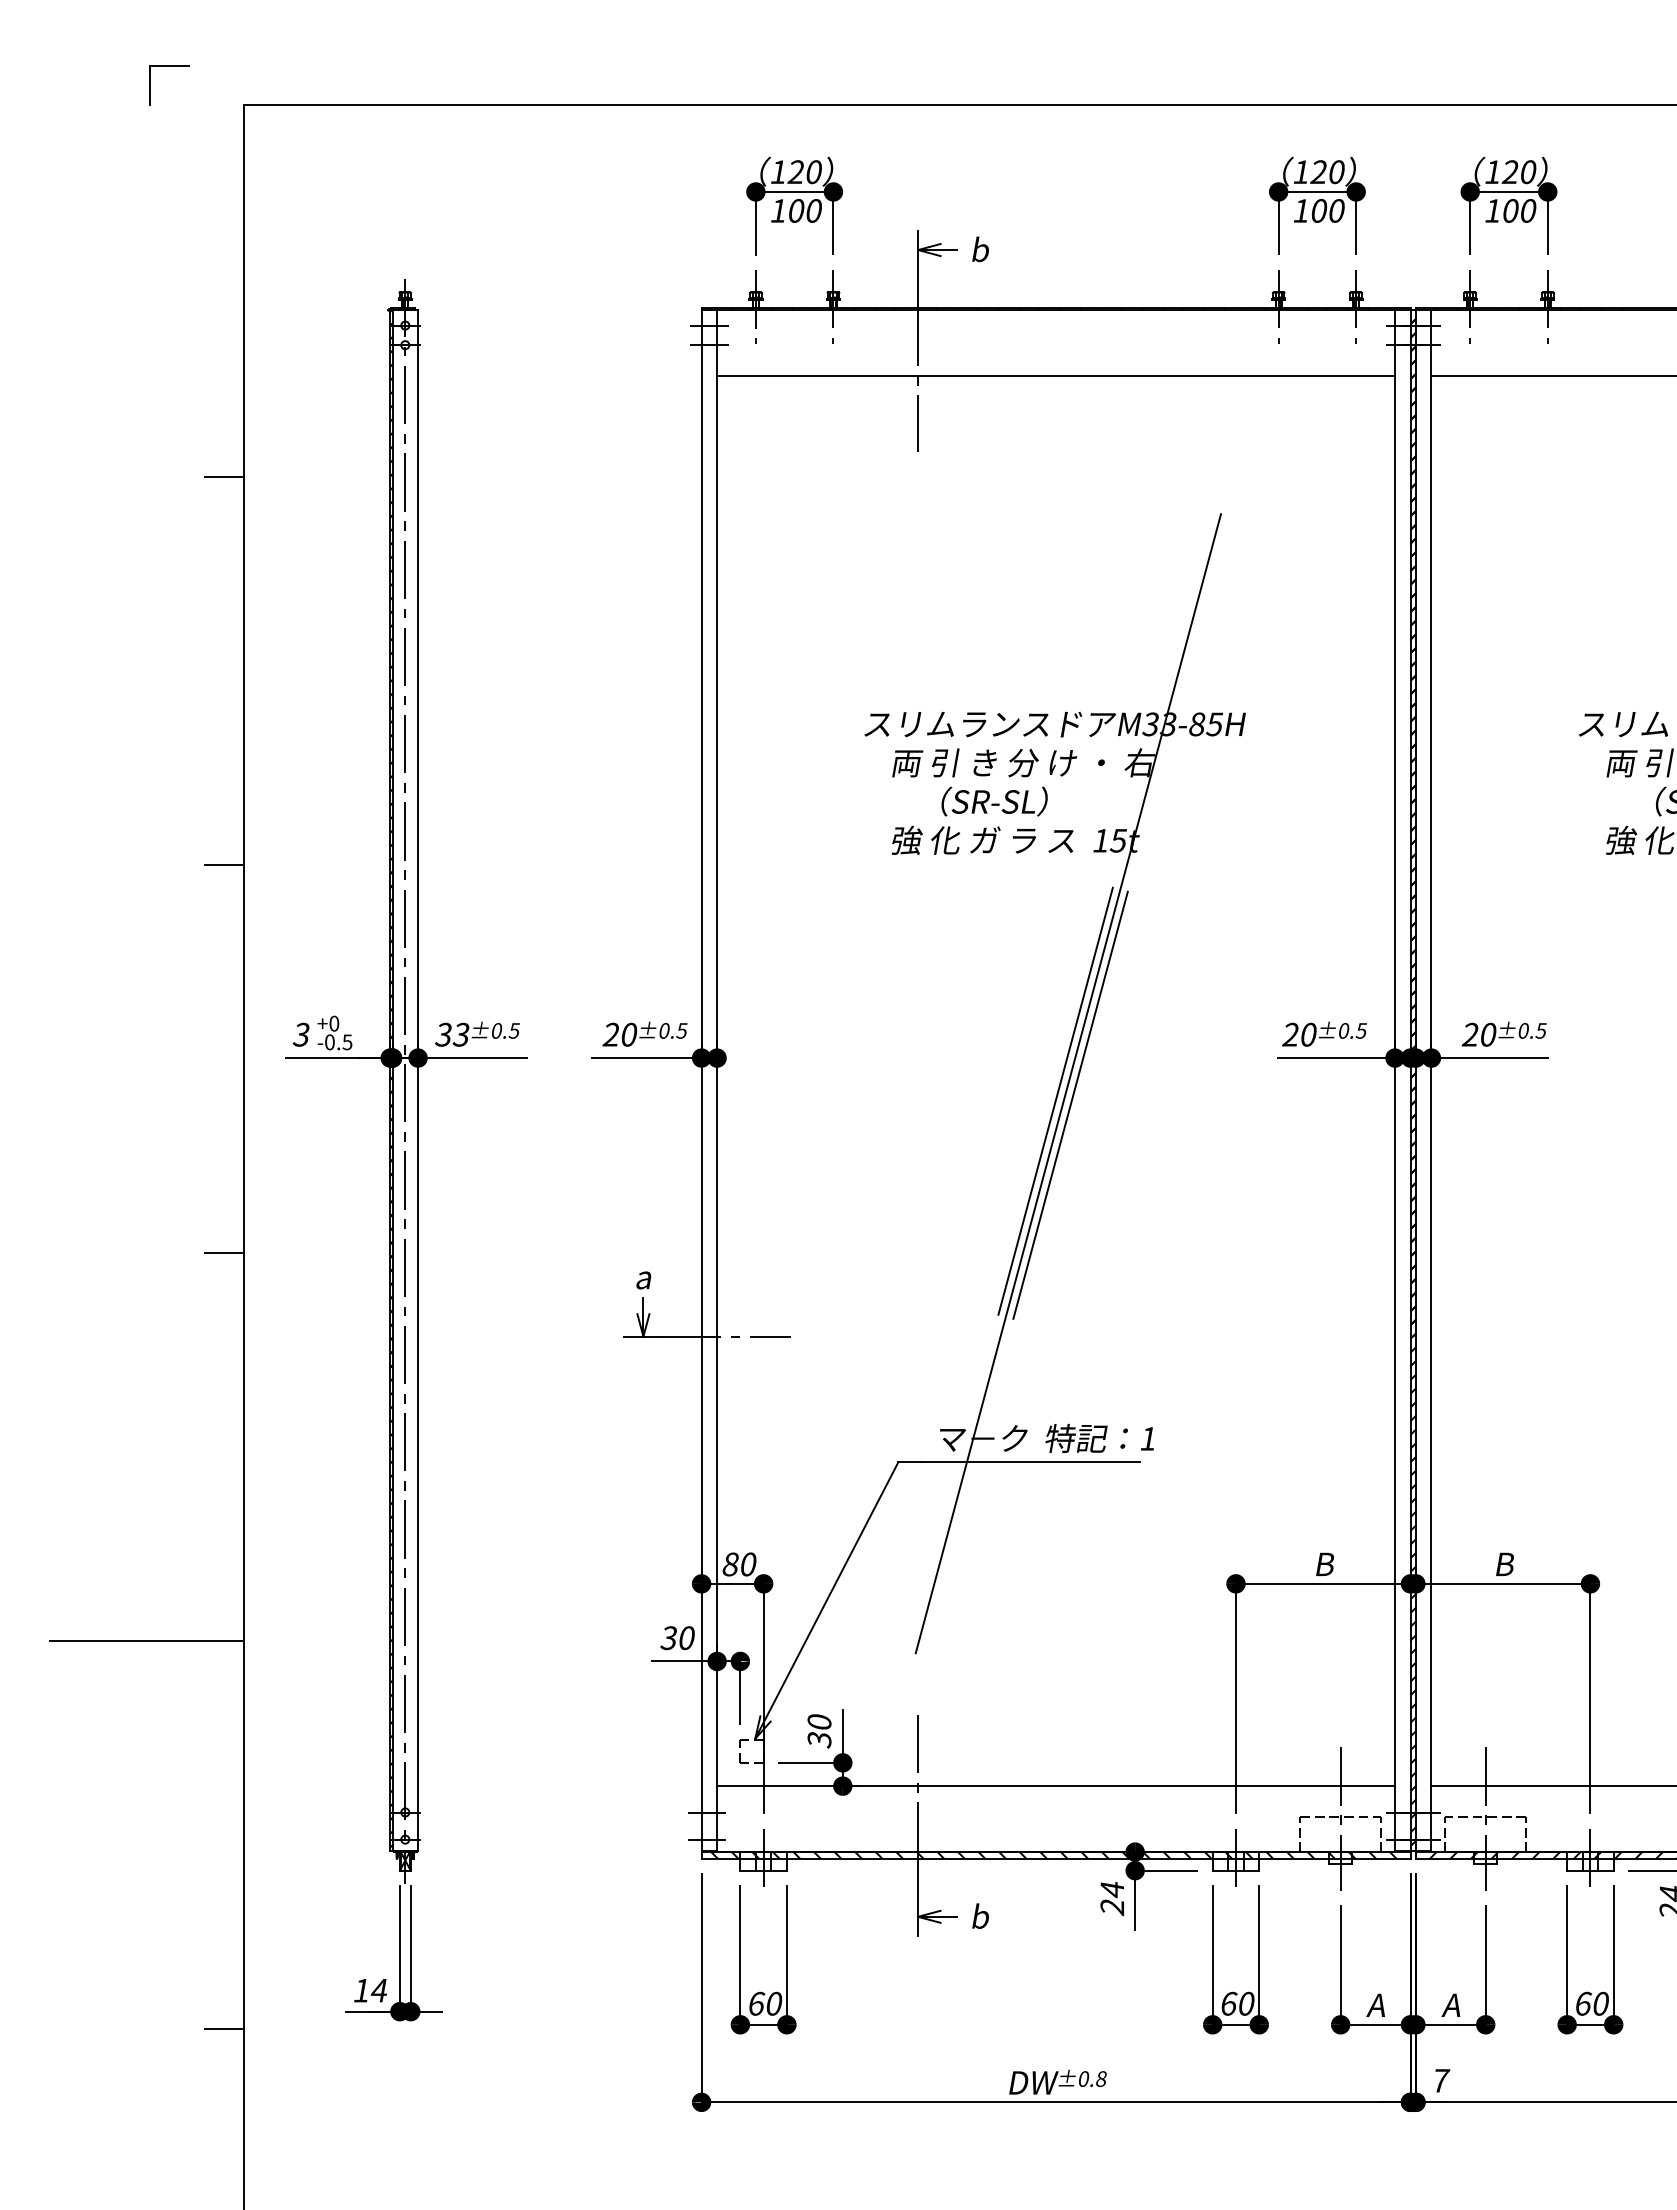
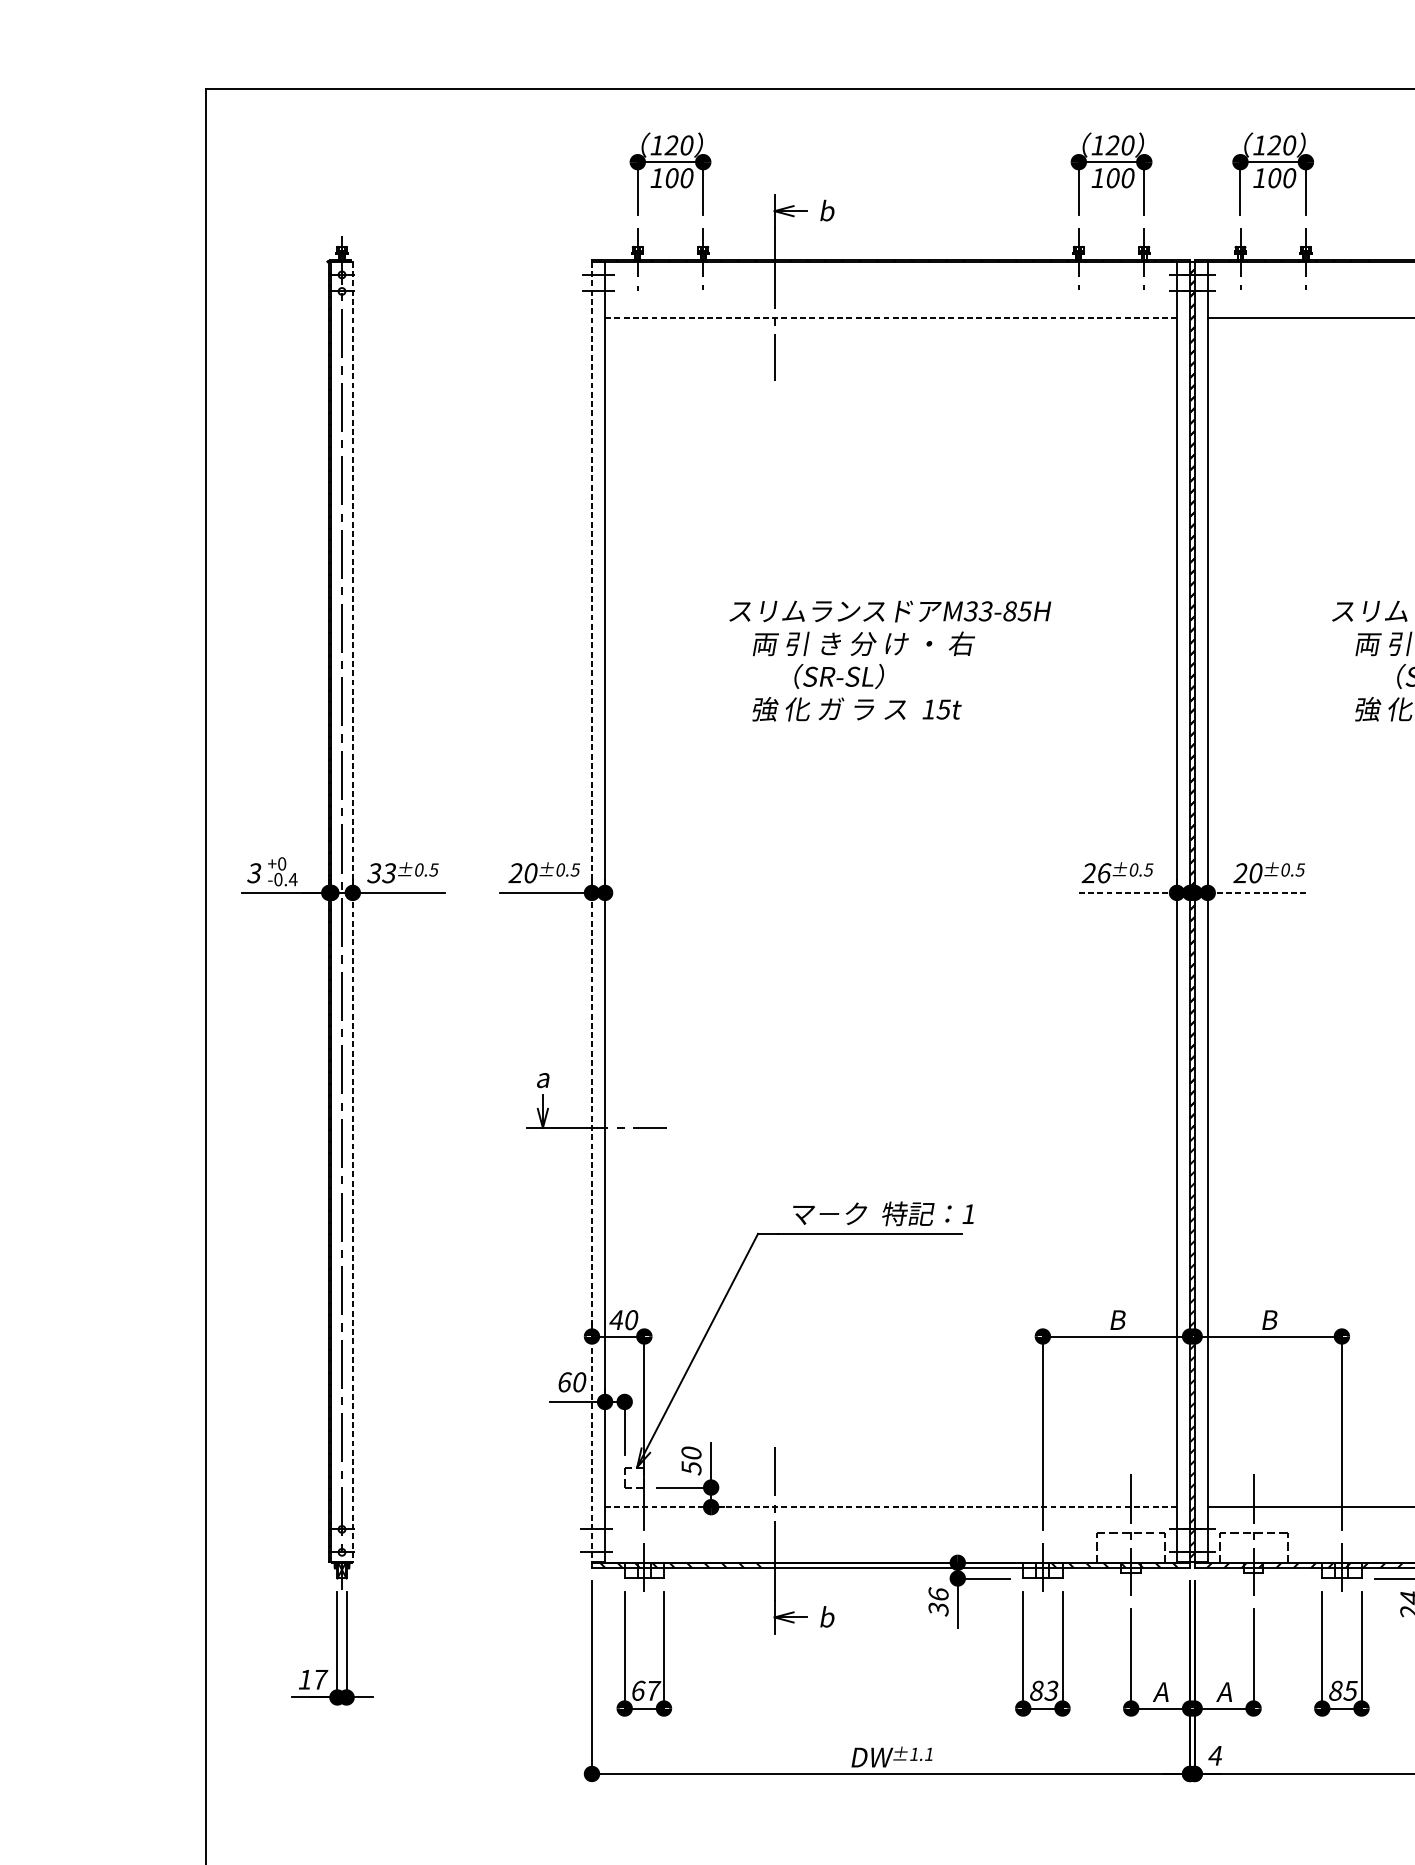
part: (169, 66) -> (143, 56), removed
line: (1056, 376) -> (891, 317), solid -> dashed
line: (224, 477) -> (189, 403), removed
line: (224, 865) -> (189, 730), removed
text: (1309, 1034) -> (1104, 873), 20 -> 26
text: (347, 1042) -> (293, 879), -0.5 -> -0.4
line: (1336, 1058) -> (1127, 893), solid -> dashed
line: (1490, 1058) -> (1257, 893), solid -> dashed
line: (418, 1081) -> (353, 912), solid -> dashed
line: (701, 1081) -> (591, 912), solid -> dashed
line: (1067, 1083) -> (900, 914), removed
line: (1055, 1100) -> (890, 928), removed
line: (1070, 1104) -> (903, 932), removed
line: (224, 1252) -> (189, 1056), removed
text: (730, 1564) -> (616, 1320), 80 -> 40
text: (668, 1638) -> (564, 1382), 30 -> 60
line: (147, 1640) -> (124, 1384), removed
text: (819, 1738) -> (691, 1466), 30 -> 50
line: (1056, 1786) -> (891, 1507), solid -> dashed
hatch: (992, 1855) -> (837, 1565), removed
hatch: (1156, 1855) -> (975, 1565), removed
text: (1112, 1898) -> (938, 1601), 24 -> 36
text: (379, 1990) -> (320, 1679), 14 -> 17
text: (775, 2003) -> (654, 1690), 60 -> 67
text: (1237, 2003) -> (1044, 1690), 60 -> 83
text: (1592, 2003) -> (1343, 1690), 60 -> 85
line: (224, 2028) -> (189, 1711), removed
text: (1092, 2079) -> (921, 1754), ±0.8 -> ±1.1
text: (1441, 2080) -> (1216, 1755), 7 -> 4

